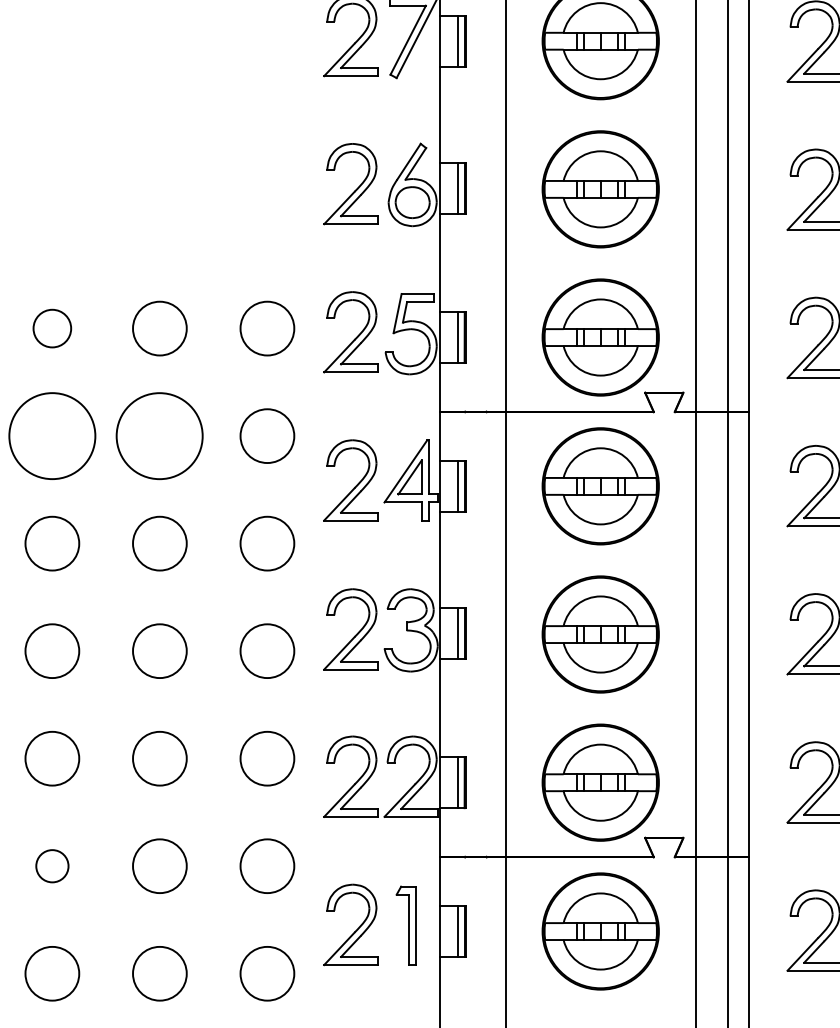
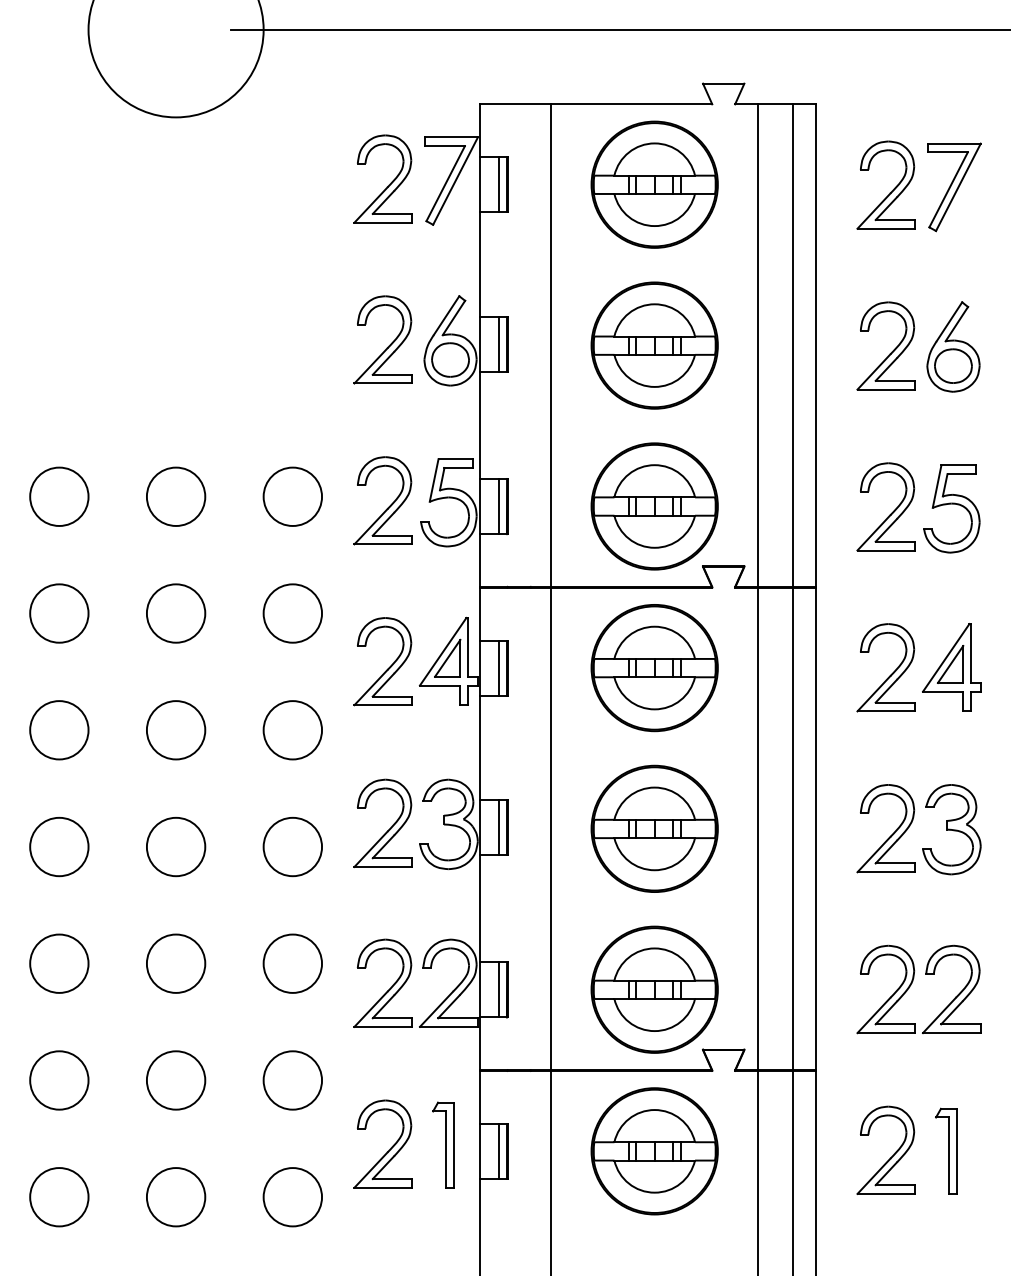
circle: (52, 328) -> (59, 496), size x1.43
circle: (52, 436) -> (59, 613), size x0.62
circle: (160, 436) -> (176, 613), size x0.62
circle: (52, 866) -> (59, 1080), size x1.67

